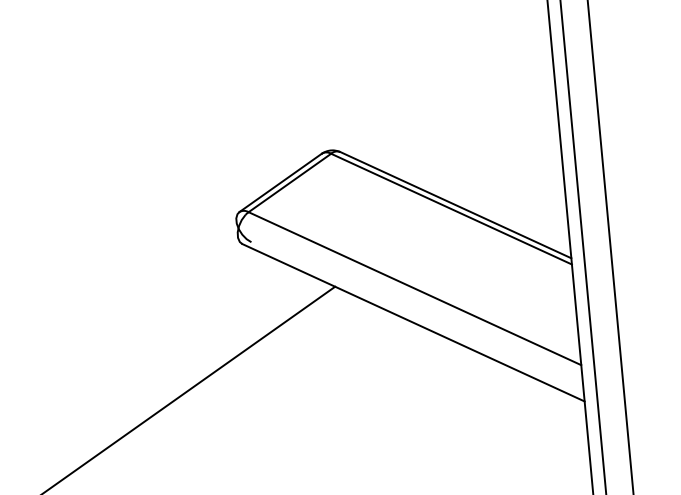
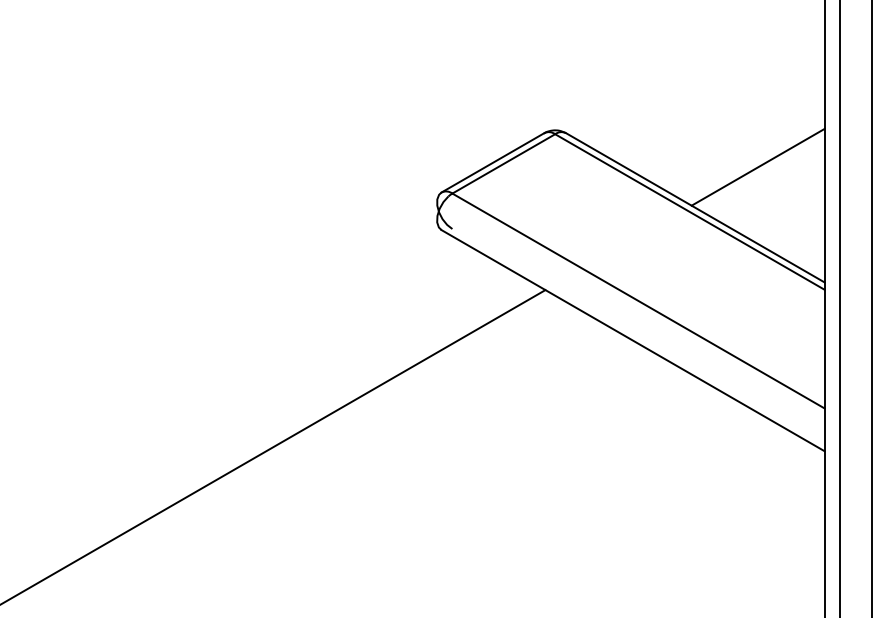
line: (505, 165) -> (757, 166), added

